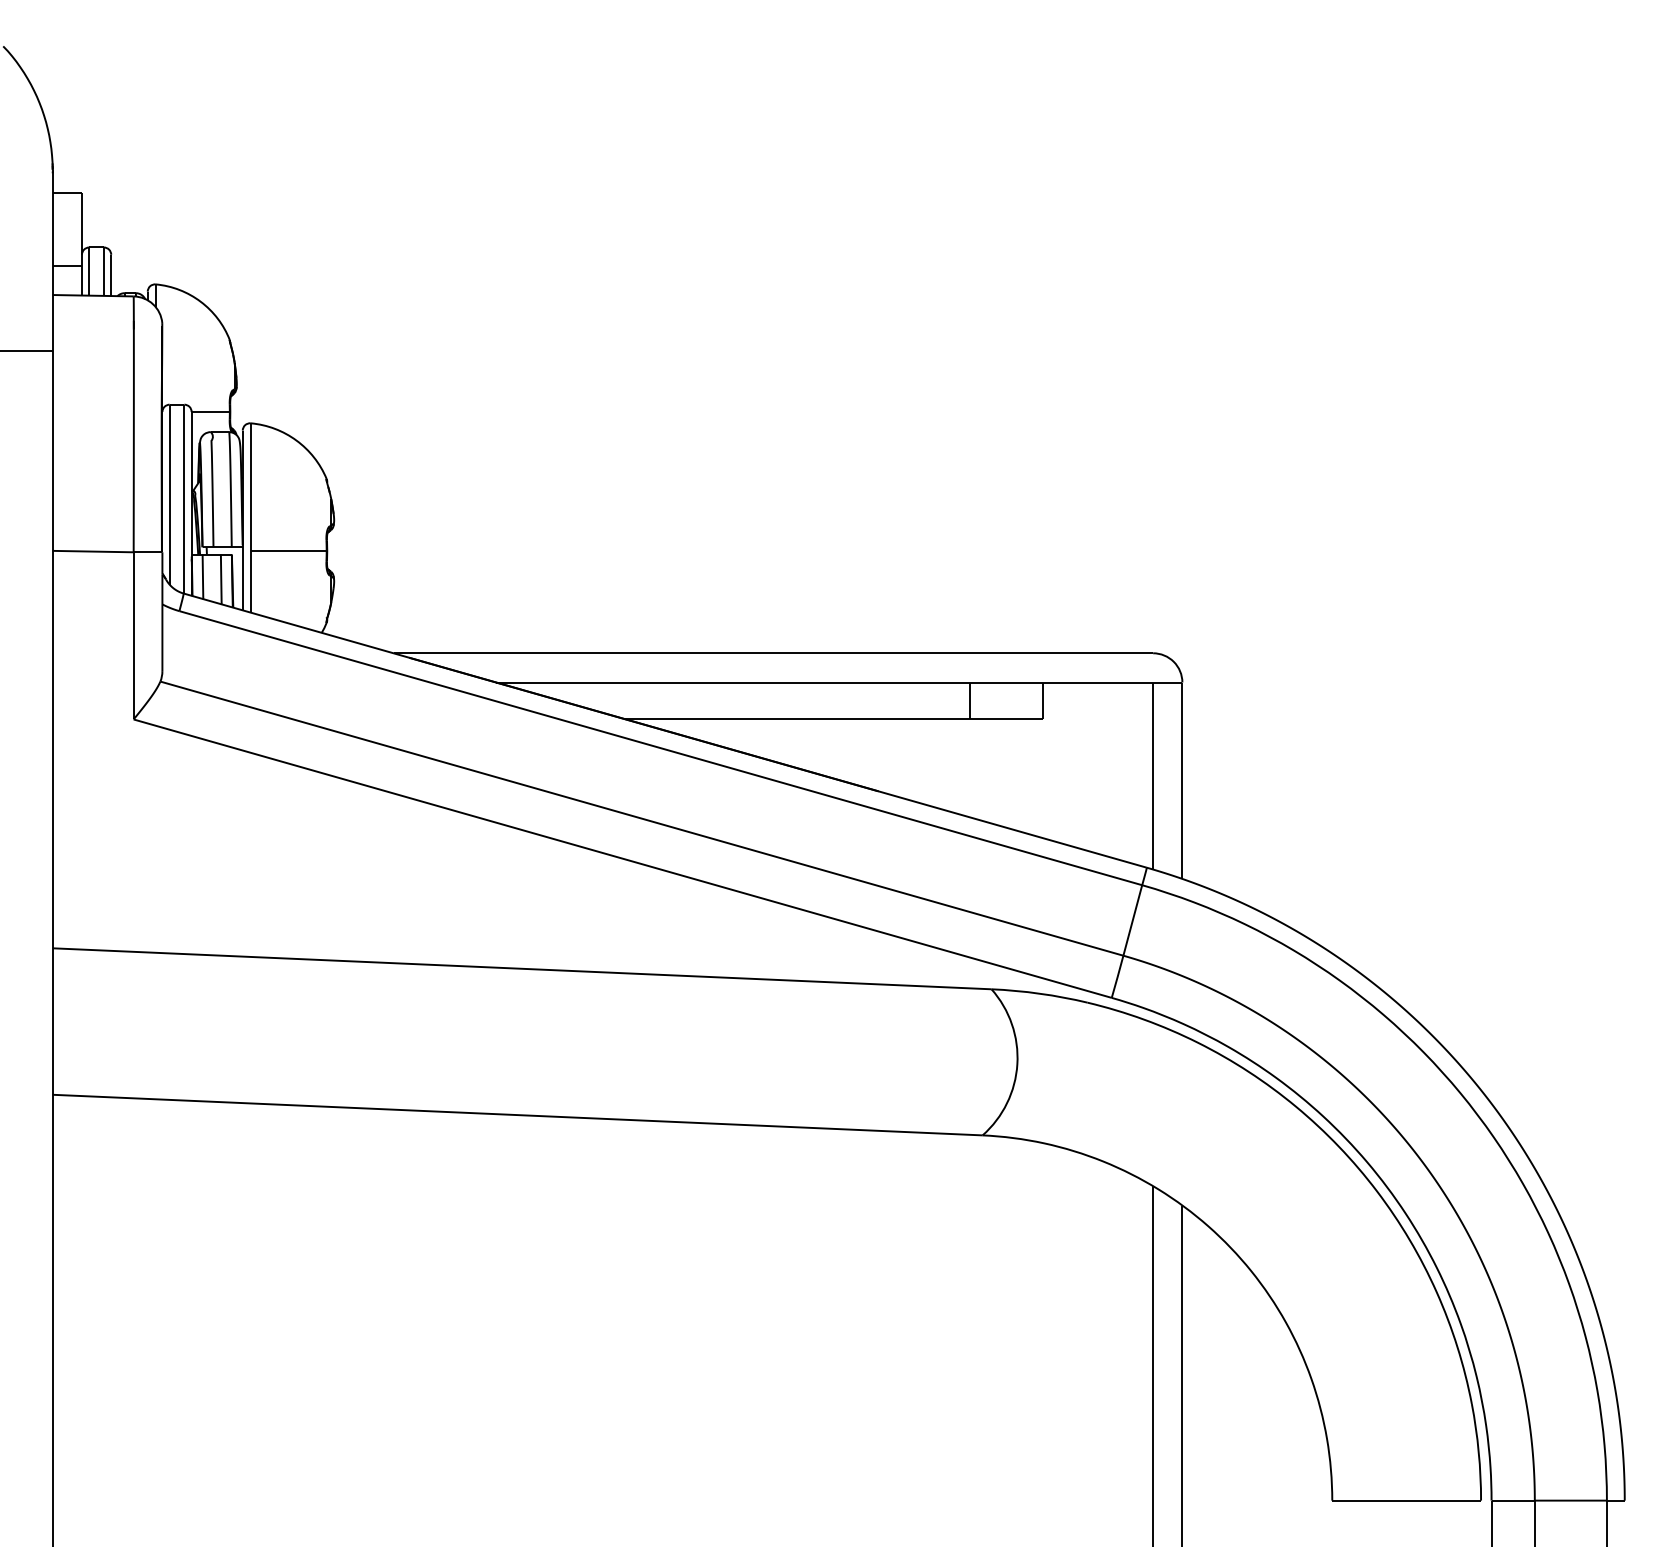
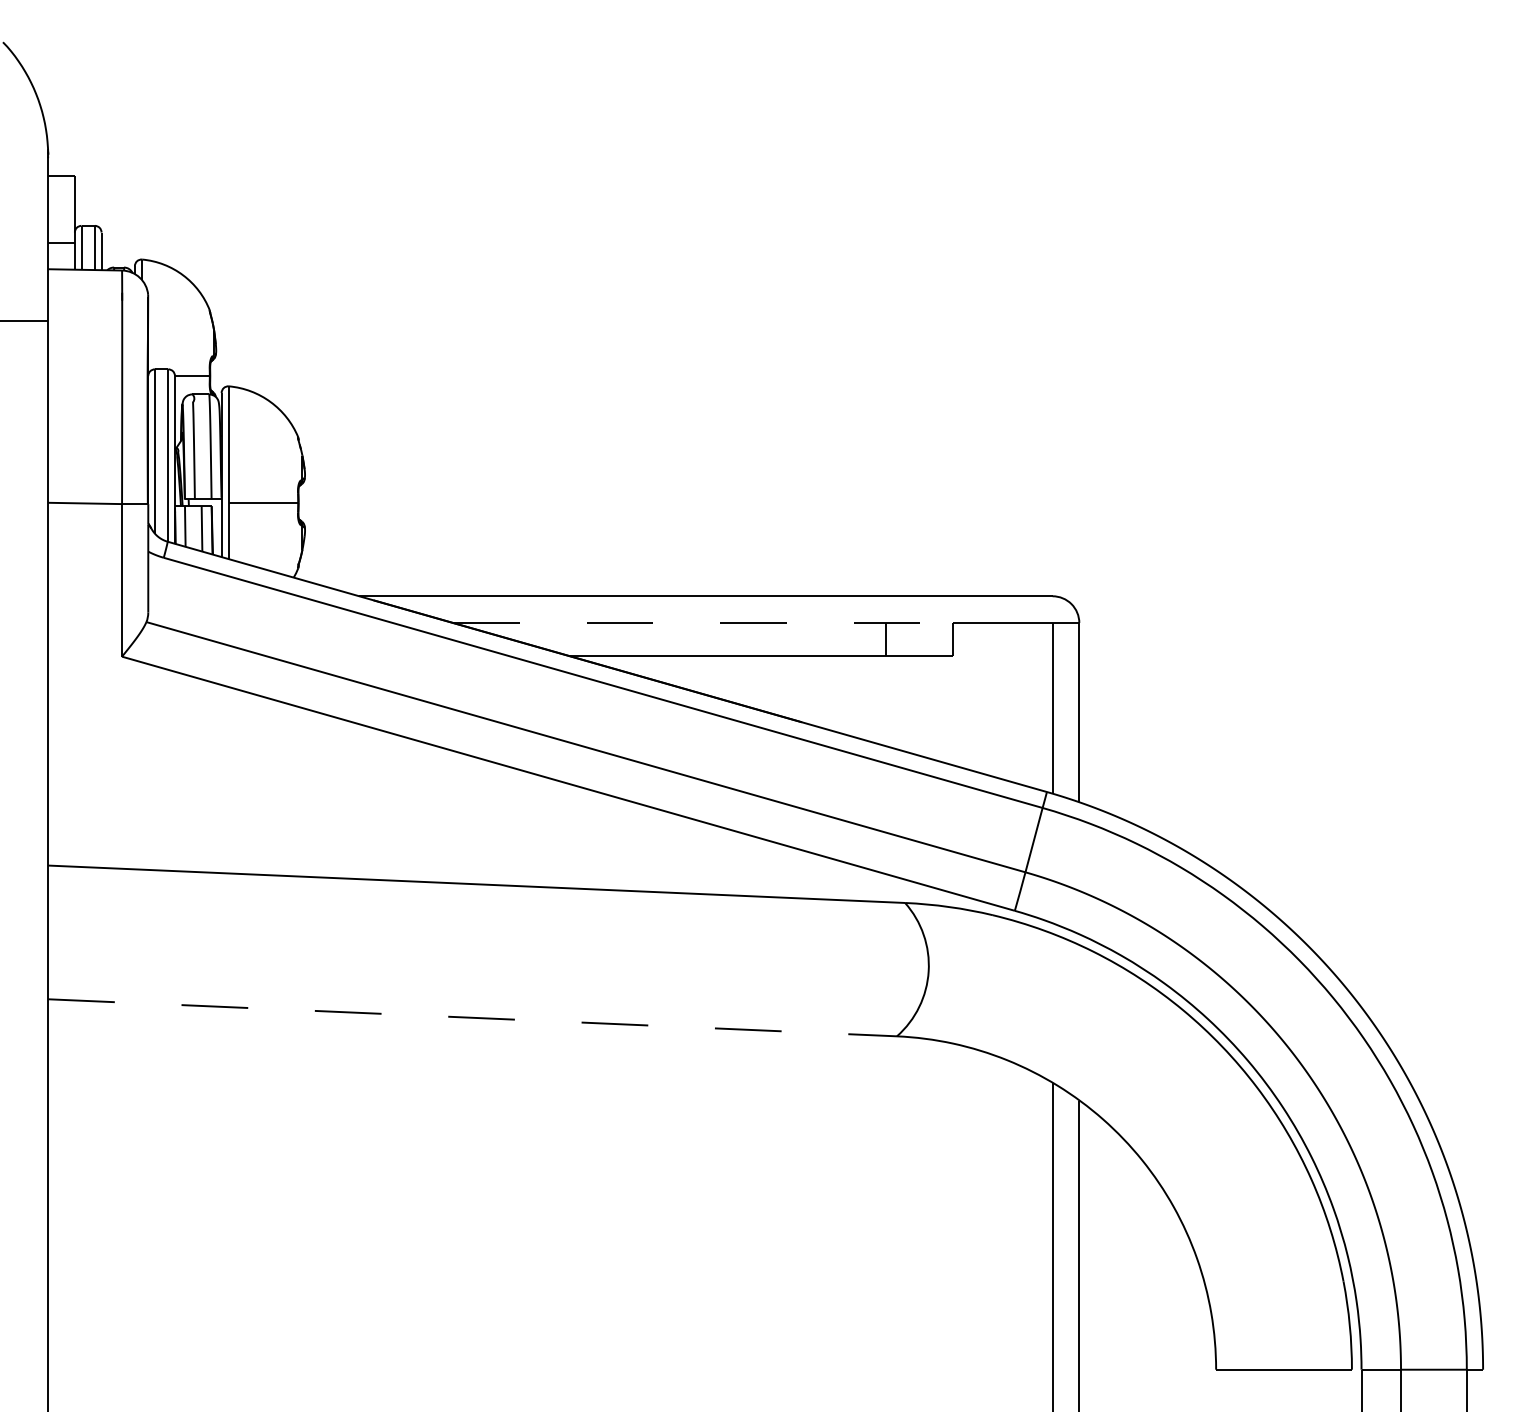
line: (769, 682) -> (702, 622), solid -> dashed
line: (518, 1115) -> (473, 1018), solid -> dashed

